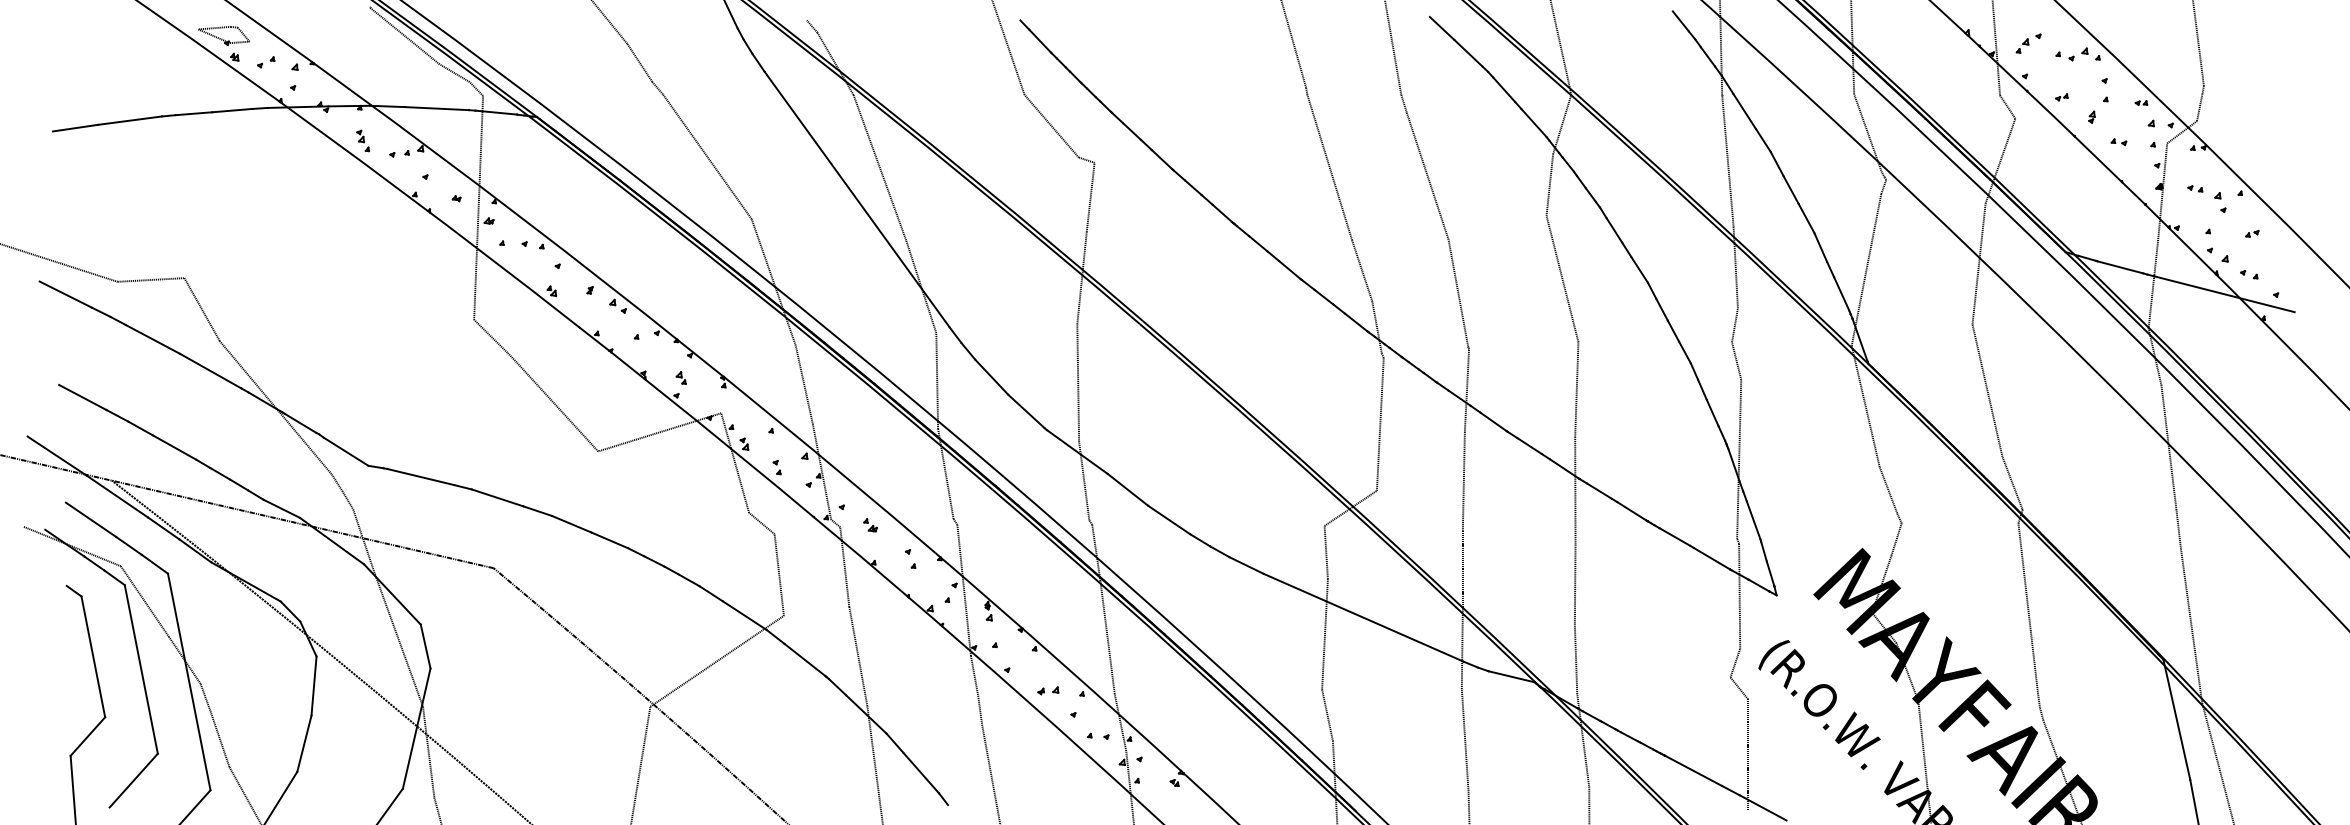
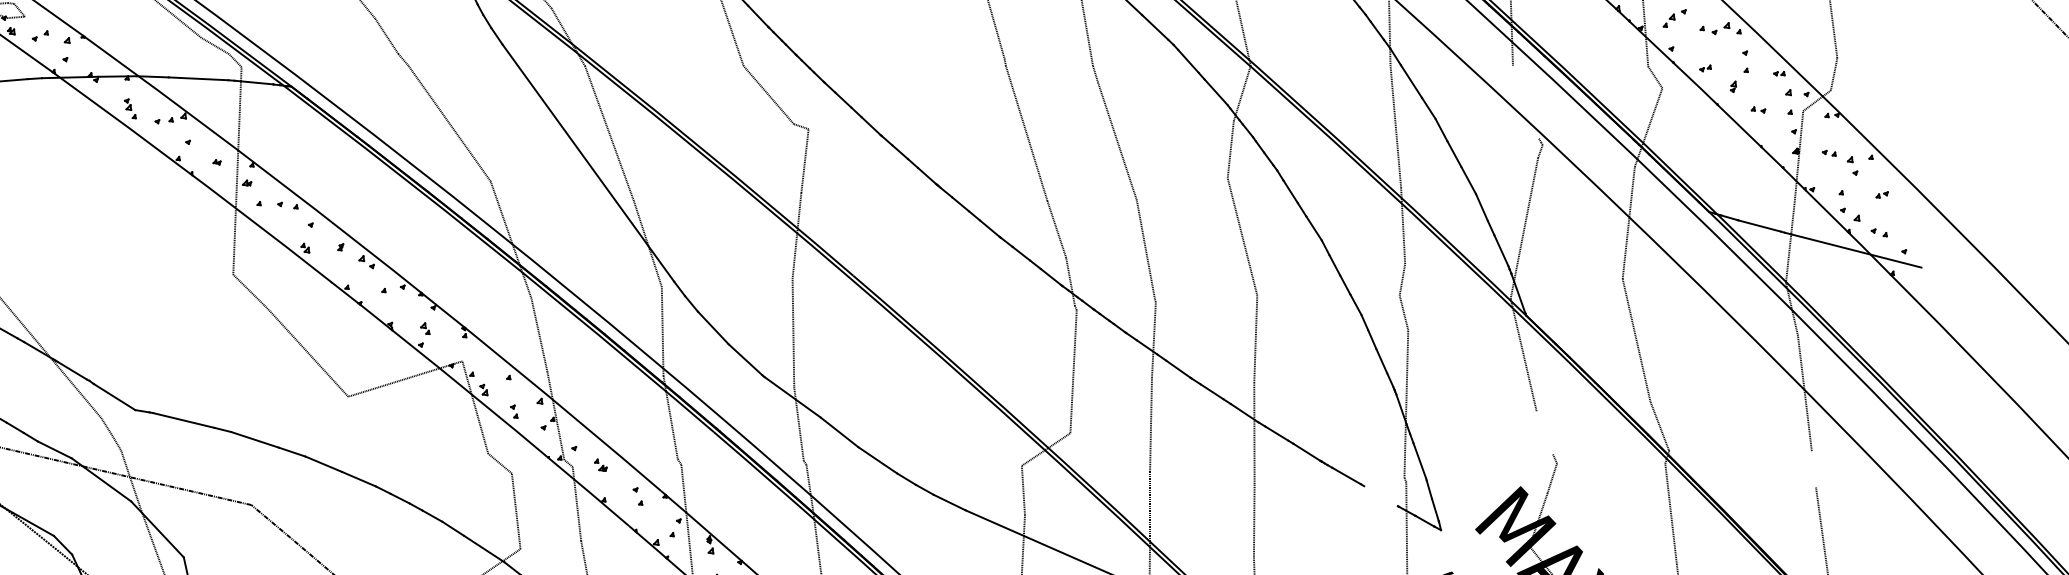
line: (1867, 133) -> (1525, 101), removed
line: (1888, 490) -> (1544, 432), removed
line: (2178, 529) -> (1813, 469), removed
line: (1711, 558) -> (1380, 496), removed

